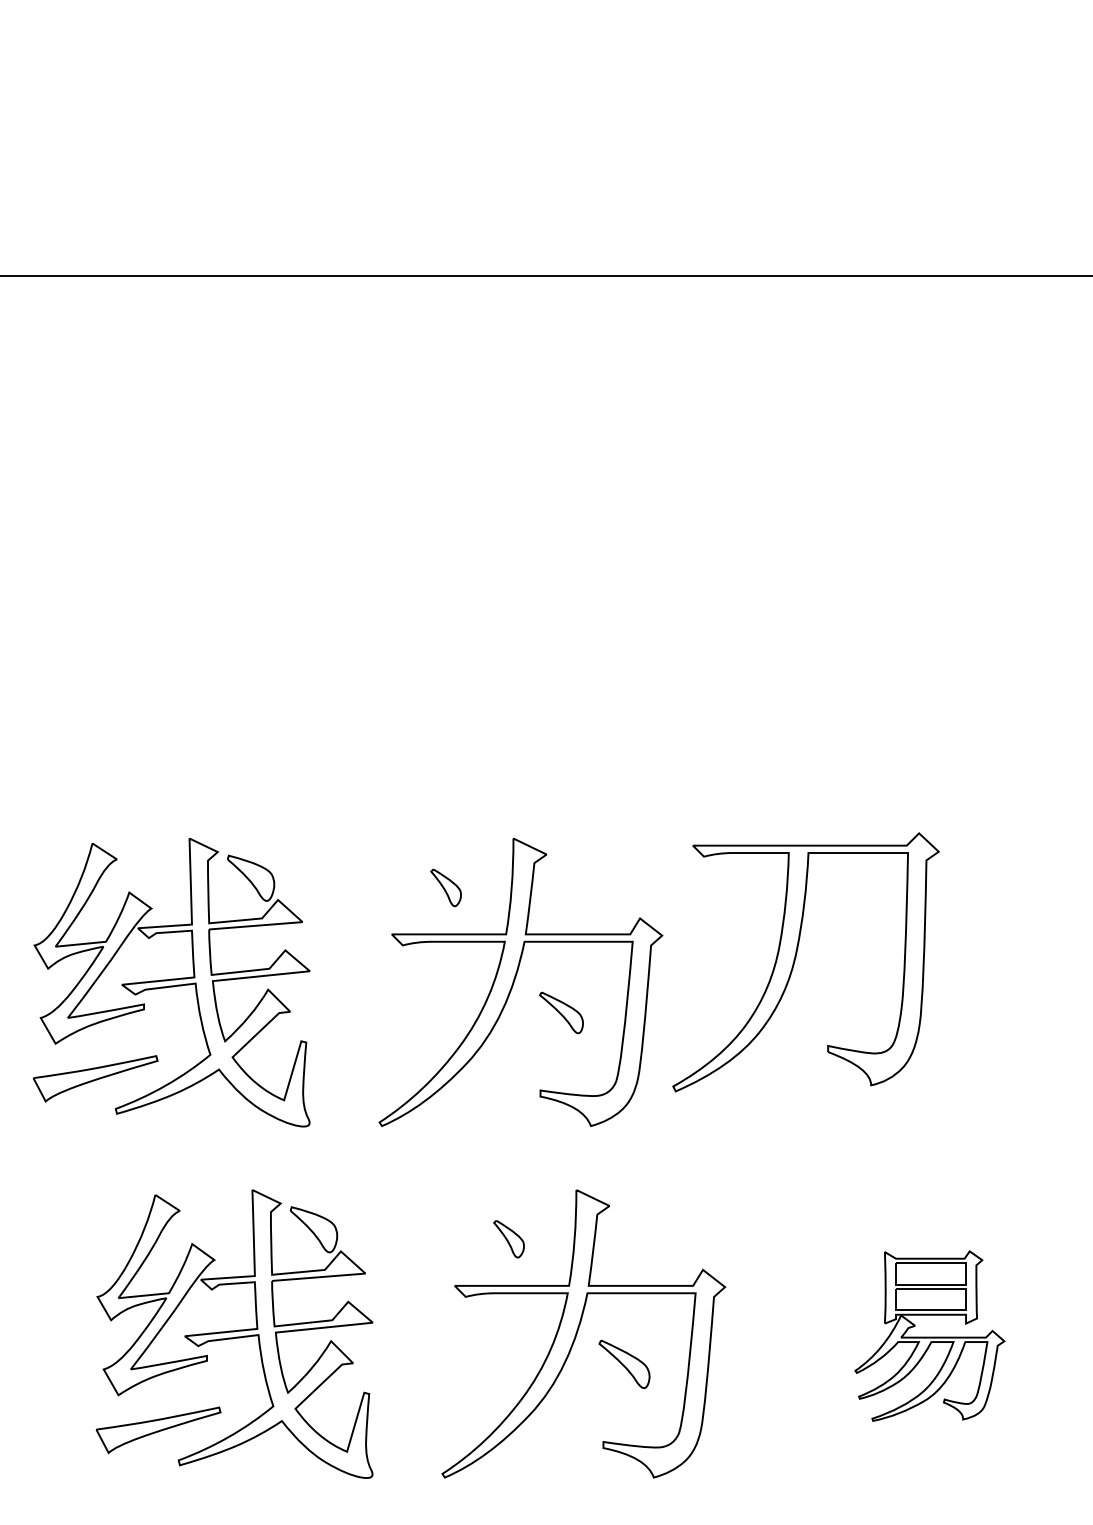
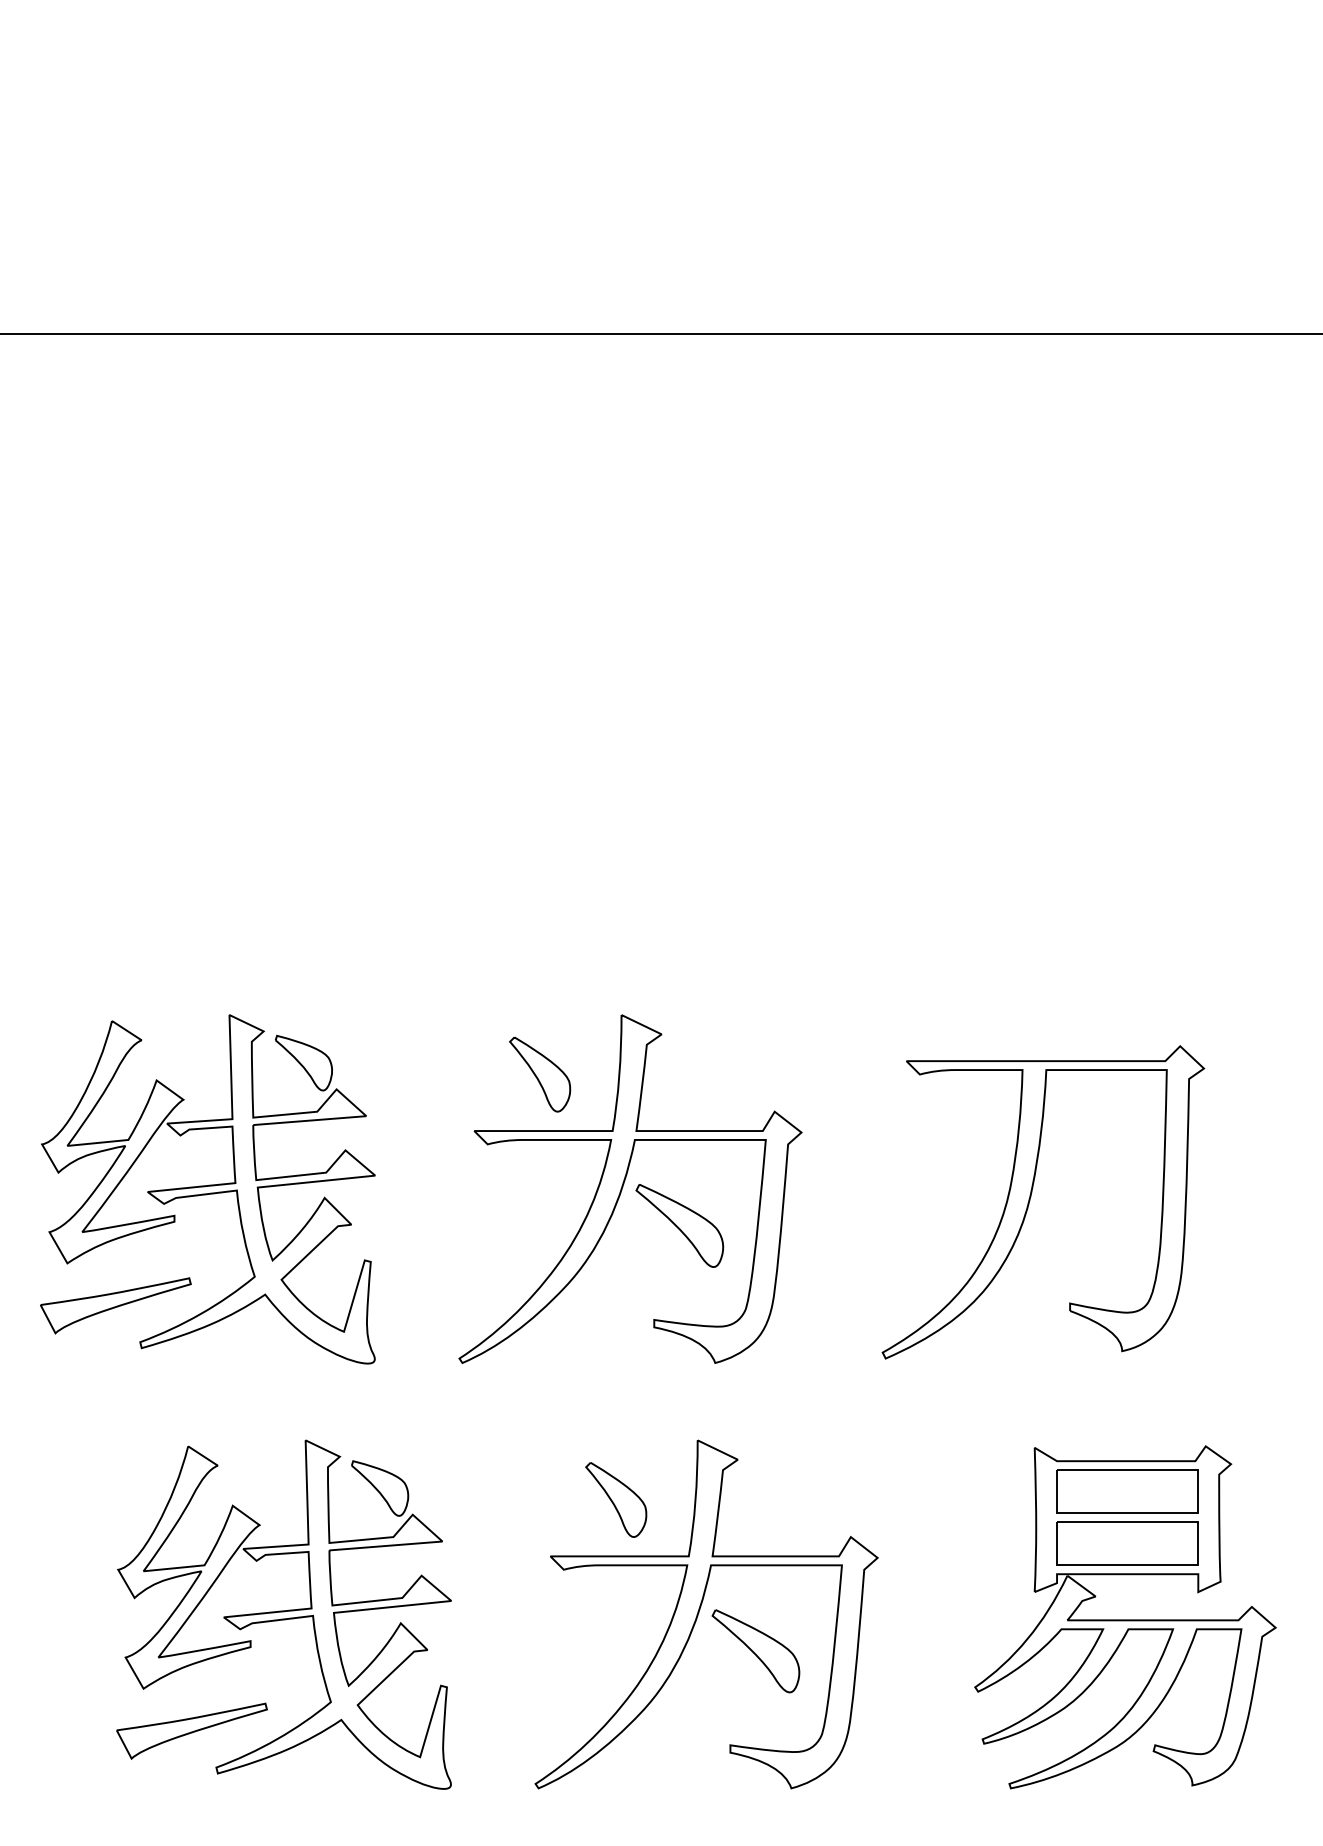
part: (445, 887) -> (539, 1074), size x1.67
part: (795, 961) -> (1030, 1201), moved
part: (561, 1012) -> (679, 1225), size x1.67
part: (508, 1238) -> (615, 1499), size x1.67
part: (929, 1335) -> (1125, 1616), size x1.67
part: (624, 1364) -> (755, 1651), size x1.43

